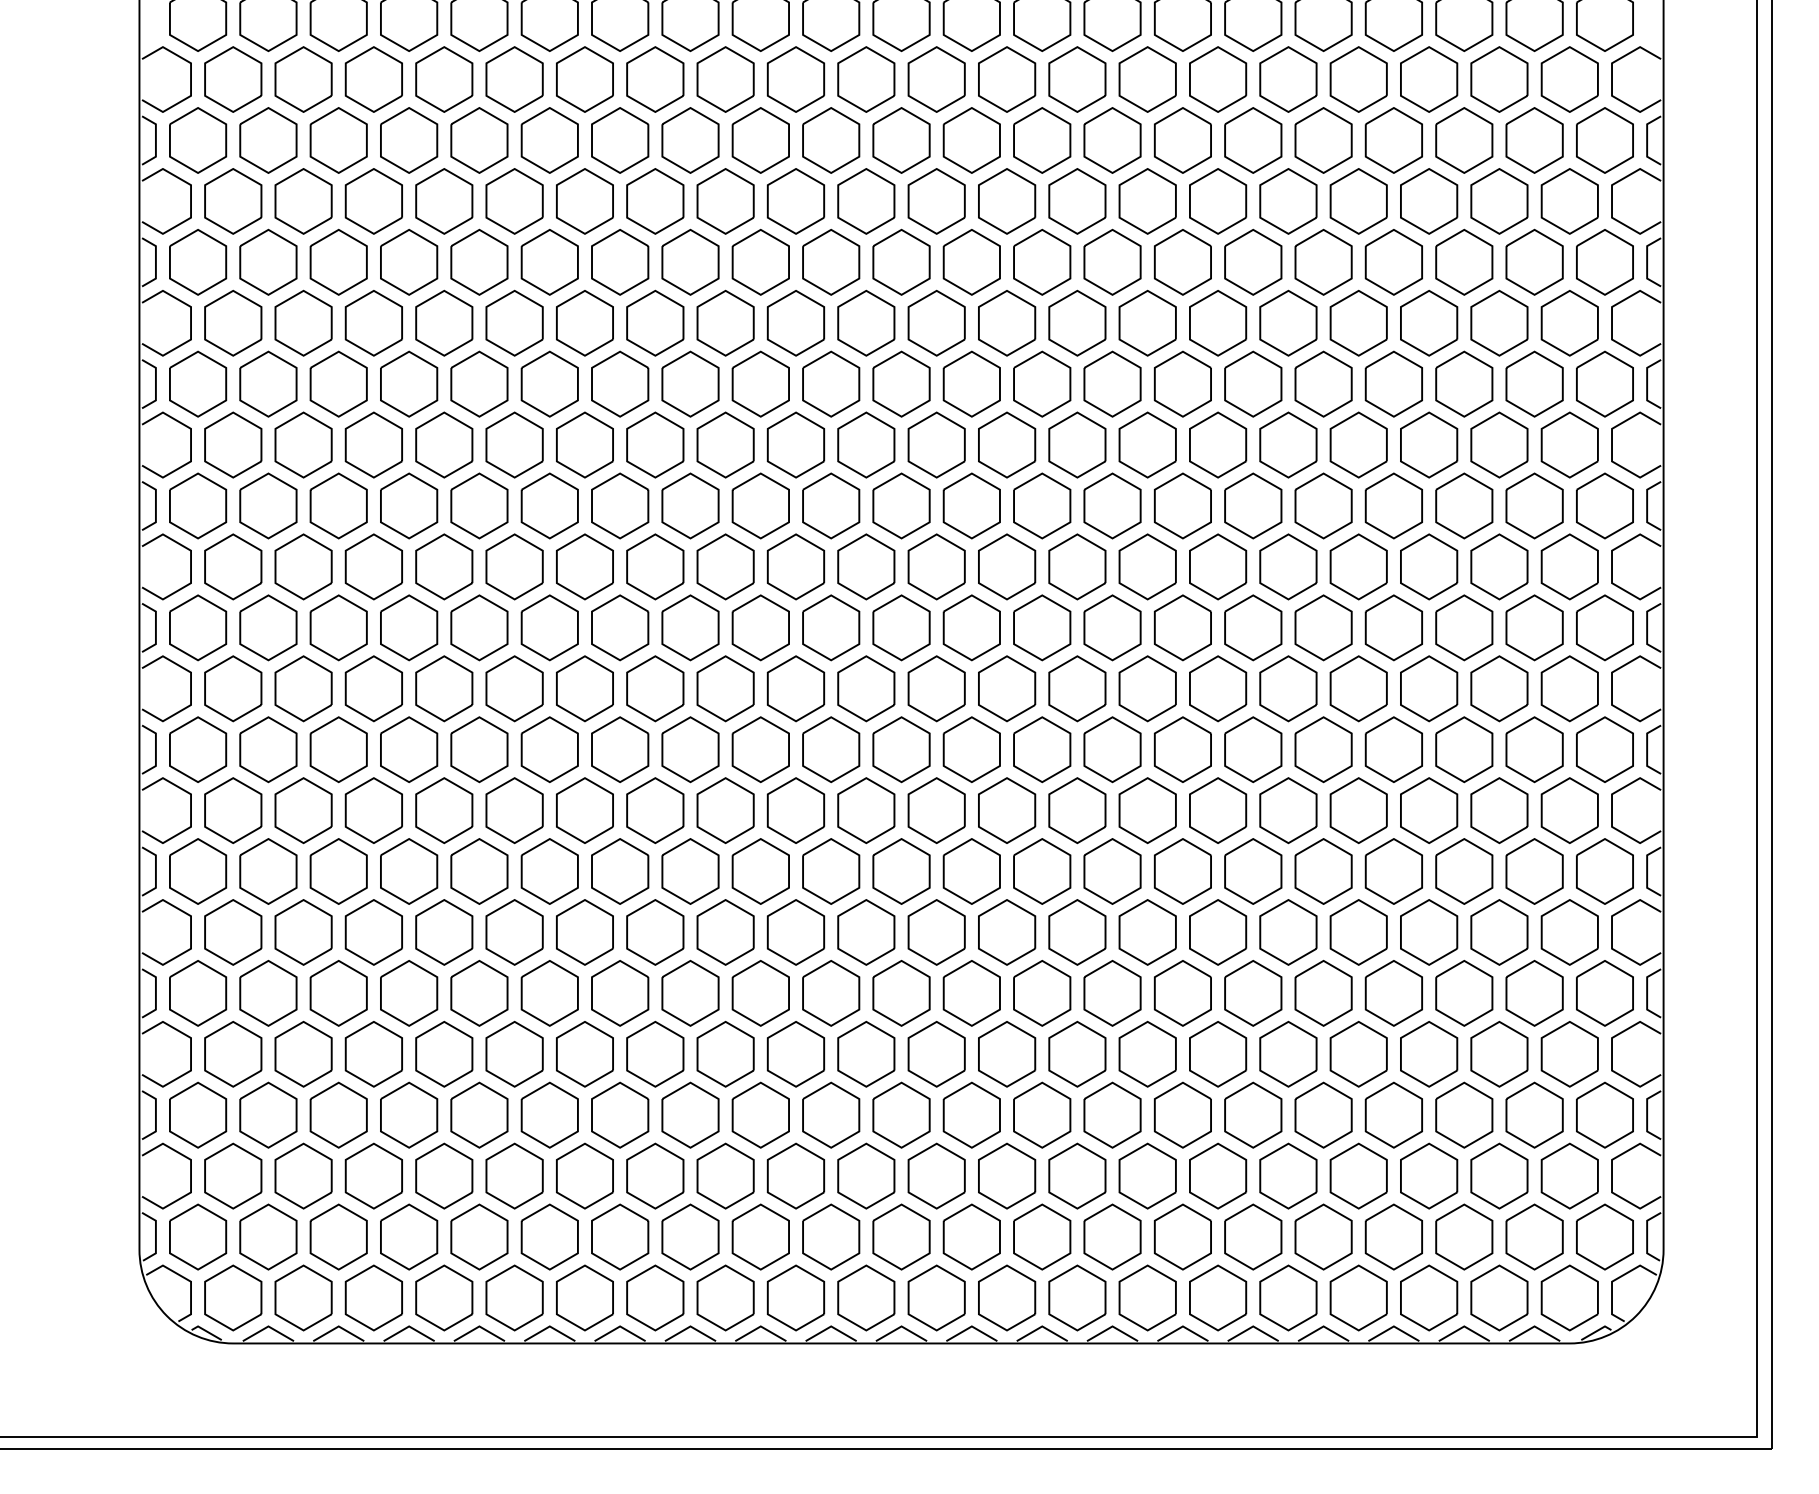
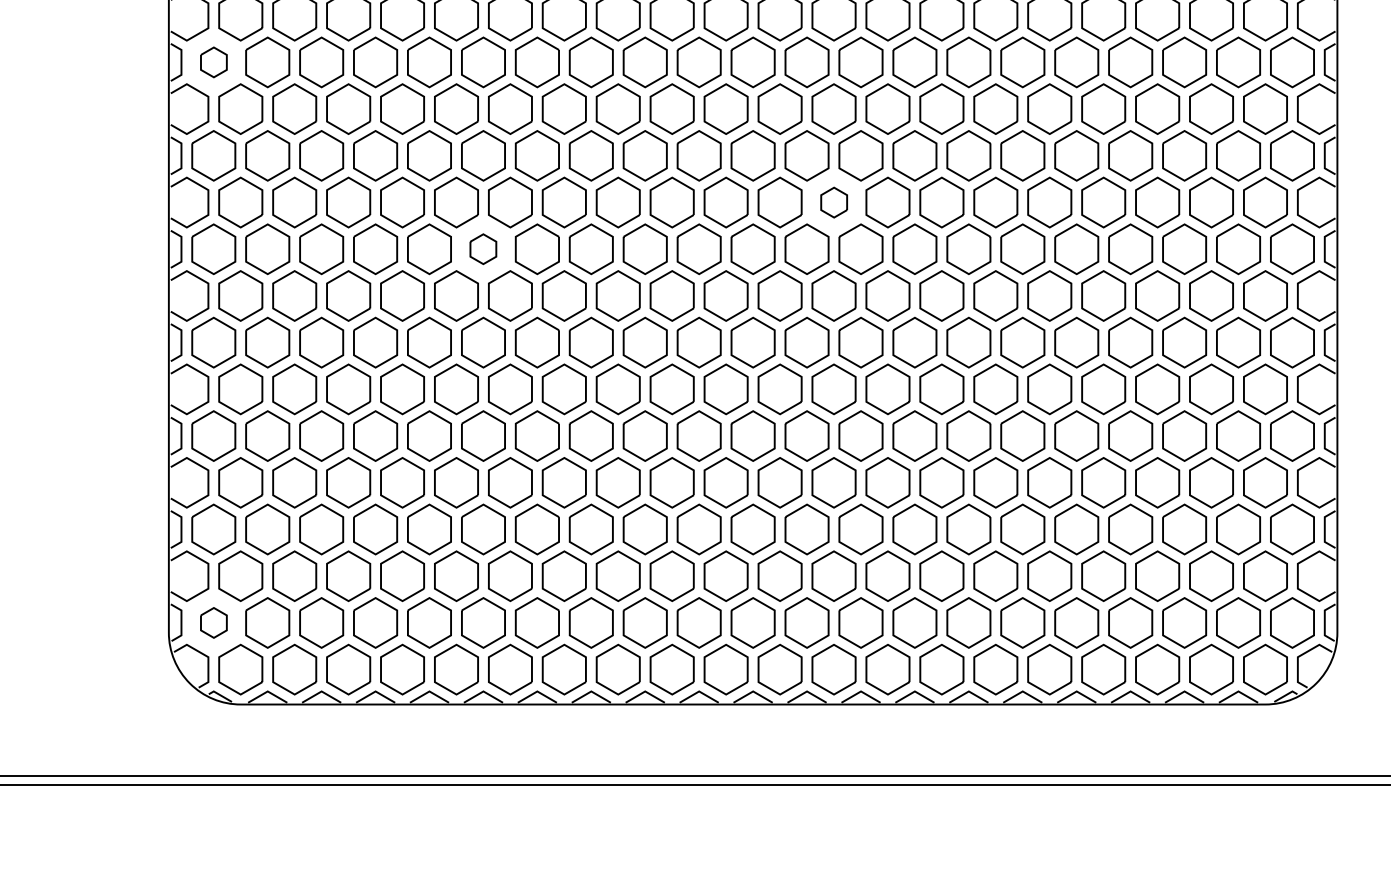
part: (198, 505) -> (214, 62), size x0.6
part: (1007, 688) -> (834, 202), size x0.6
part: (549, 749) -> (483, 249), size x0.6
part: (198, 1236) -> (214, 622), size x0.6

